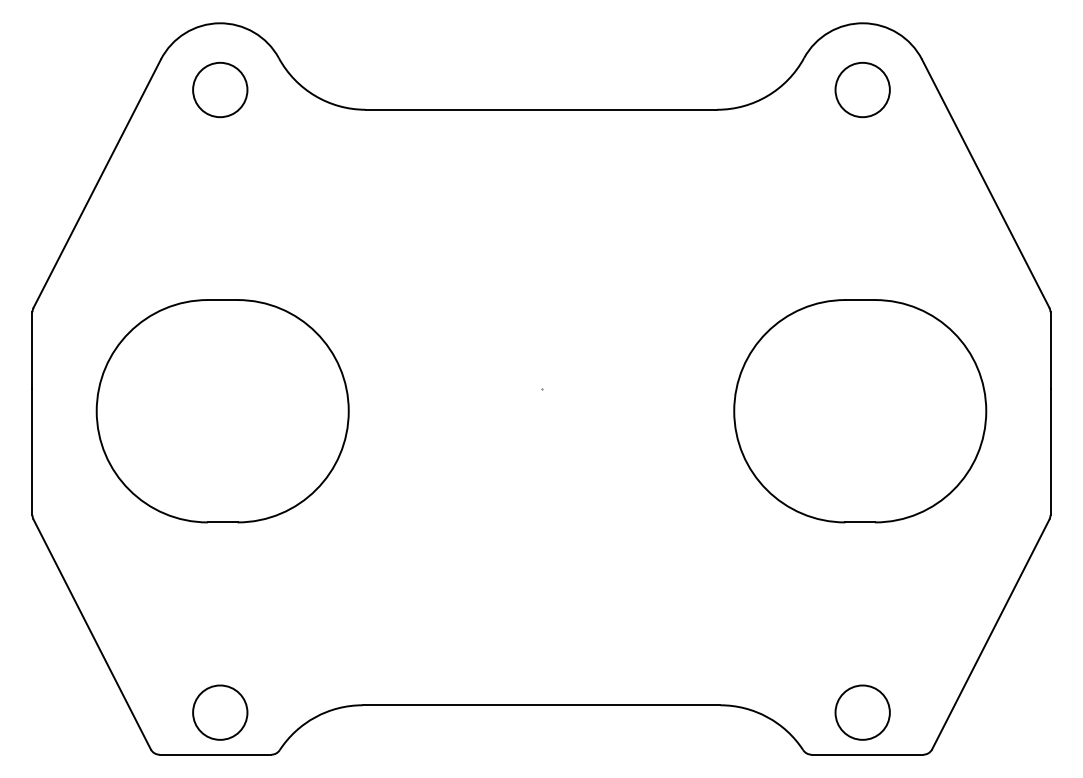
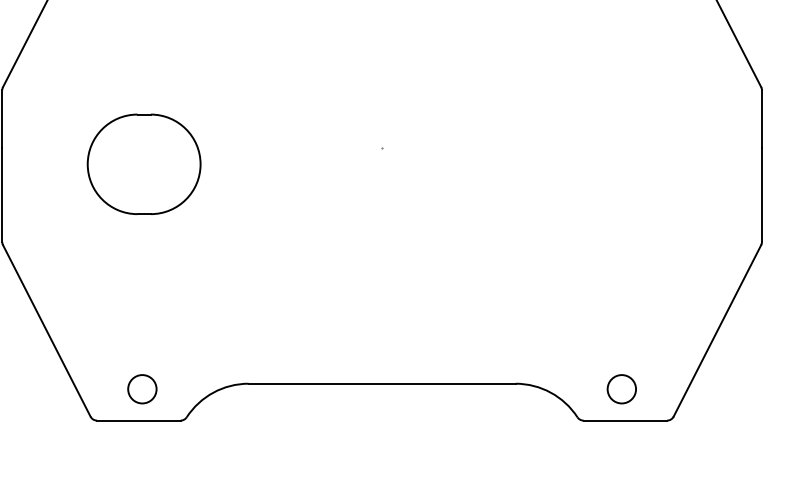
part: (222, 411) -> (144, 164), size x0.6
part: (860, 411) -> (620, 164), removed
circle: (220, 712) -> (142, 389), size x0.7
circle: (862, 712) -> (621, 389), size x0.7

